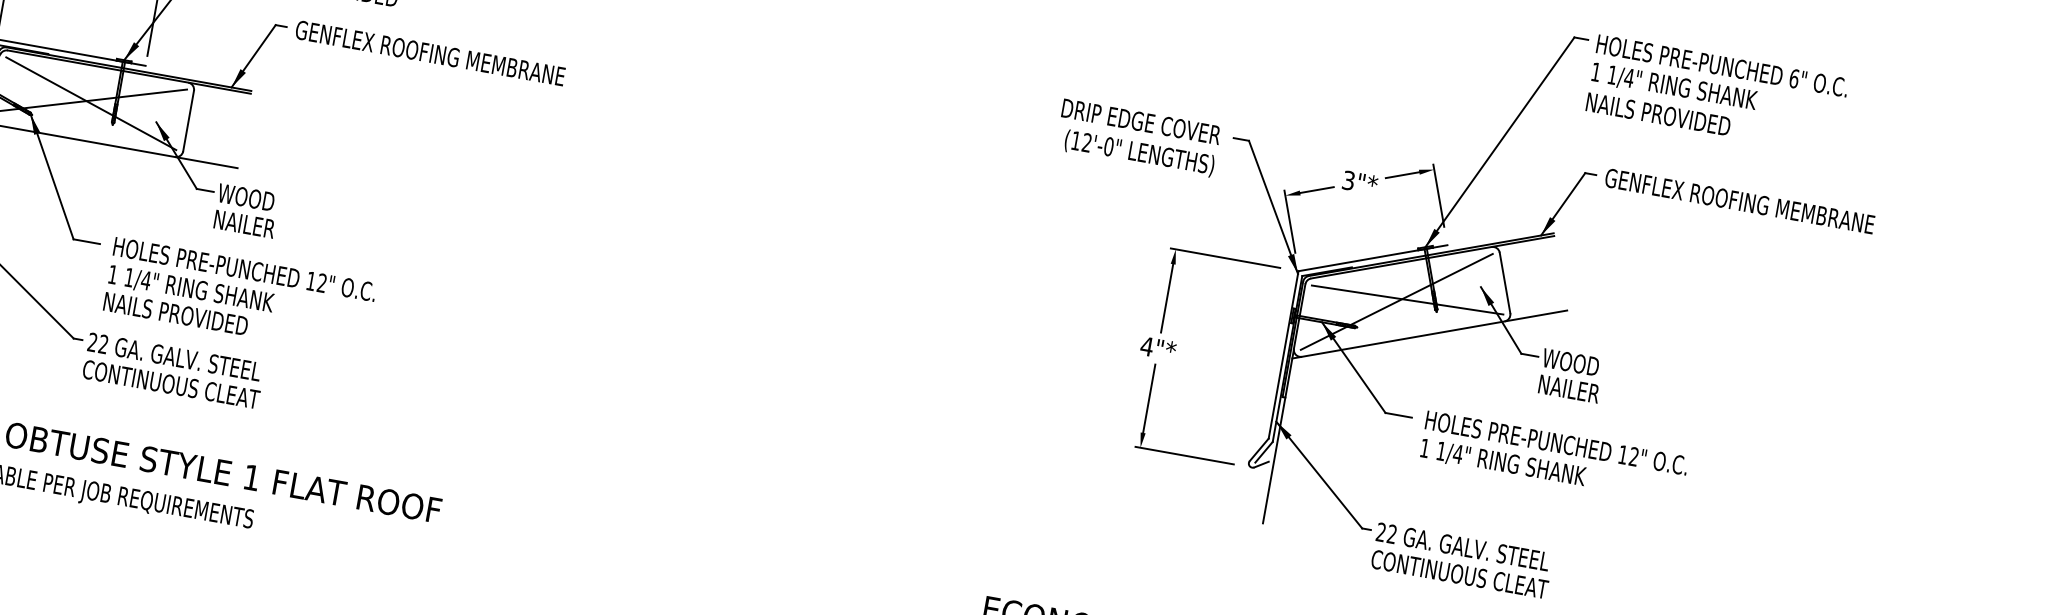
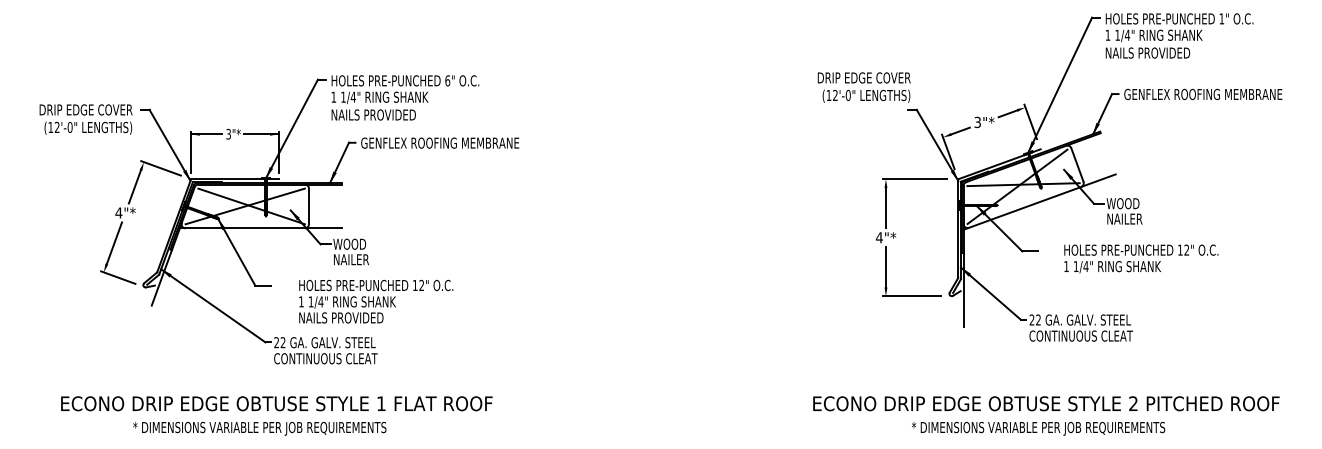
text: (1793, 77) -> (1221, 18), 6" -> 1"
text: (1137, 137) -> (863, 87), moved
text: (240, 296) -> (376, 301), moved
text: (1554, 457) -> (1141, 258), moved

